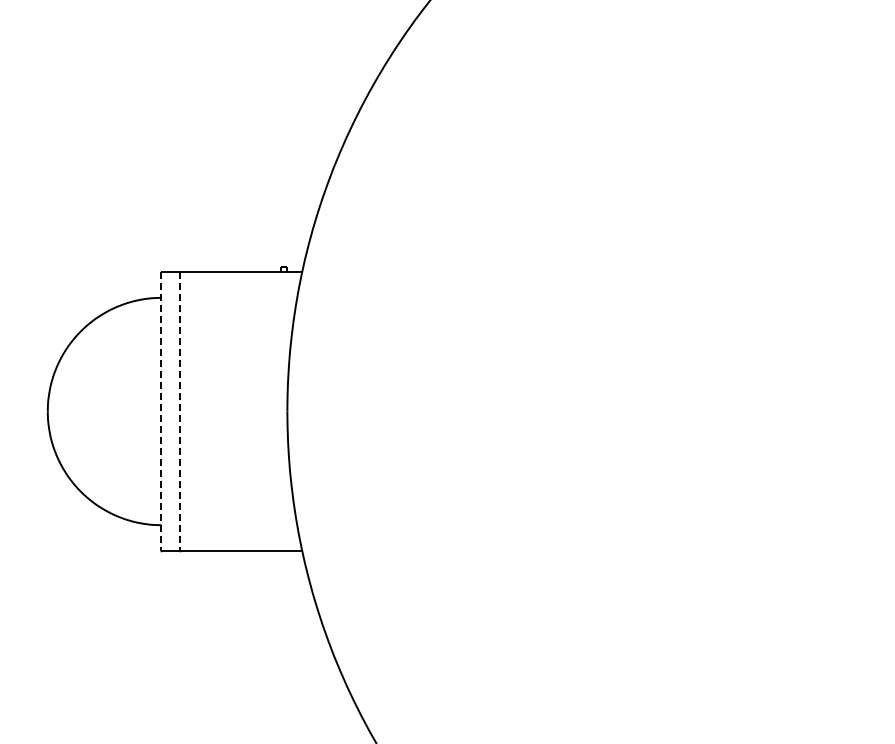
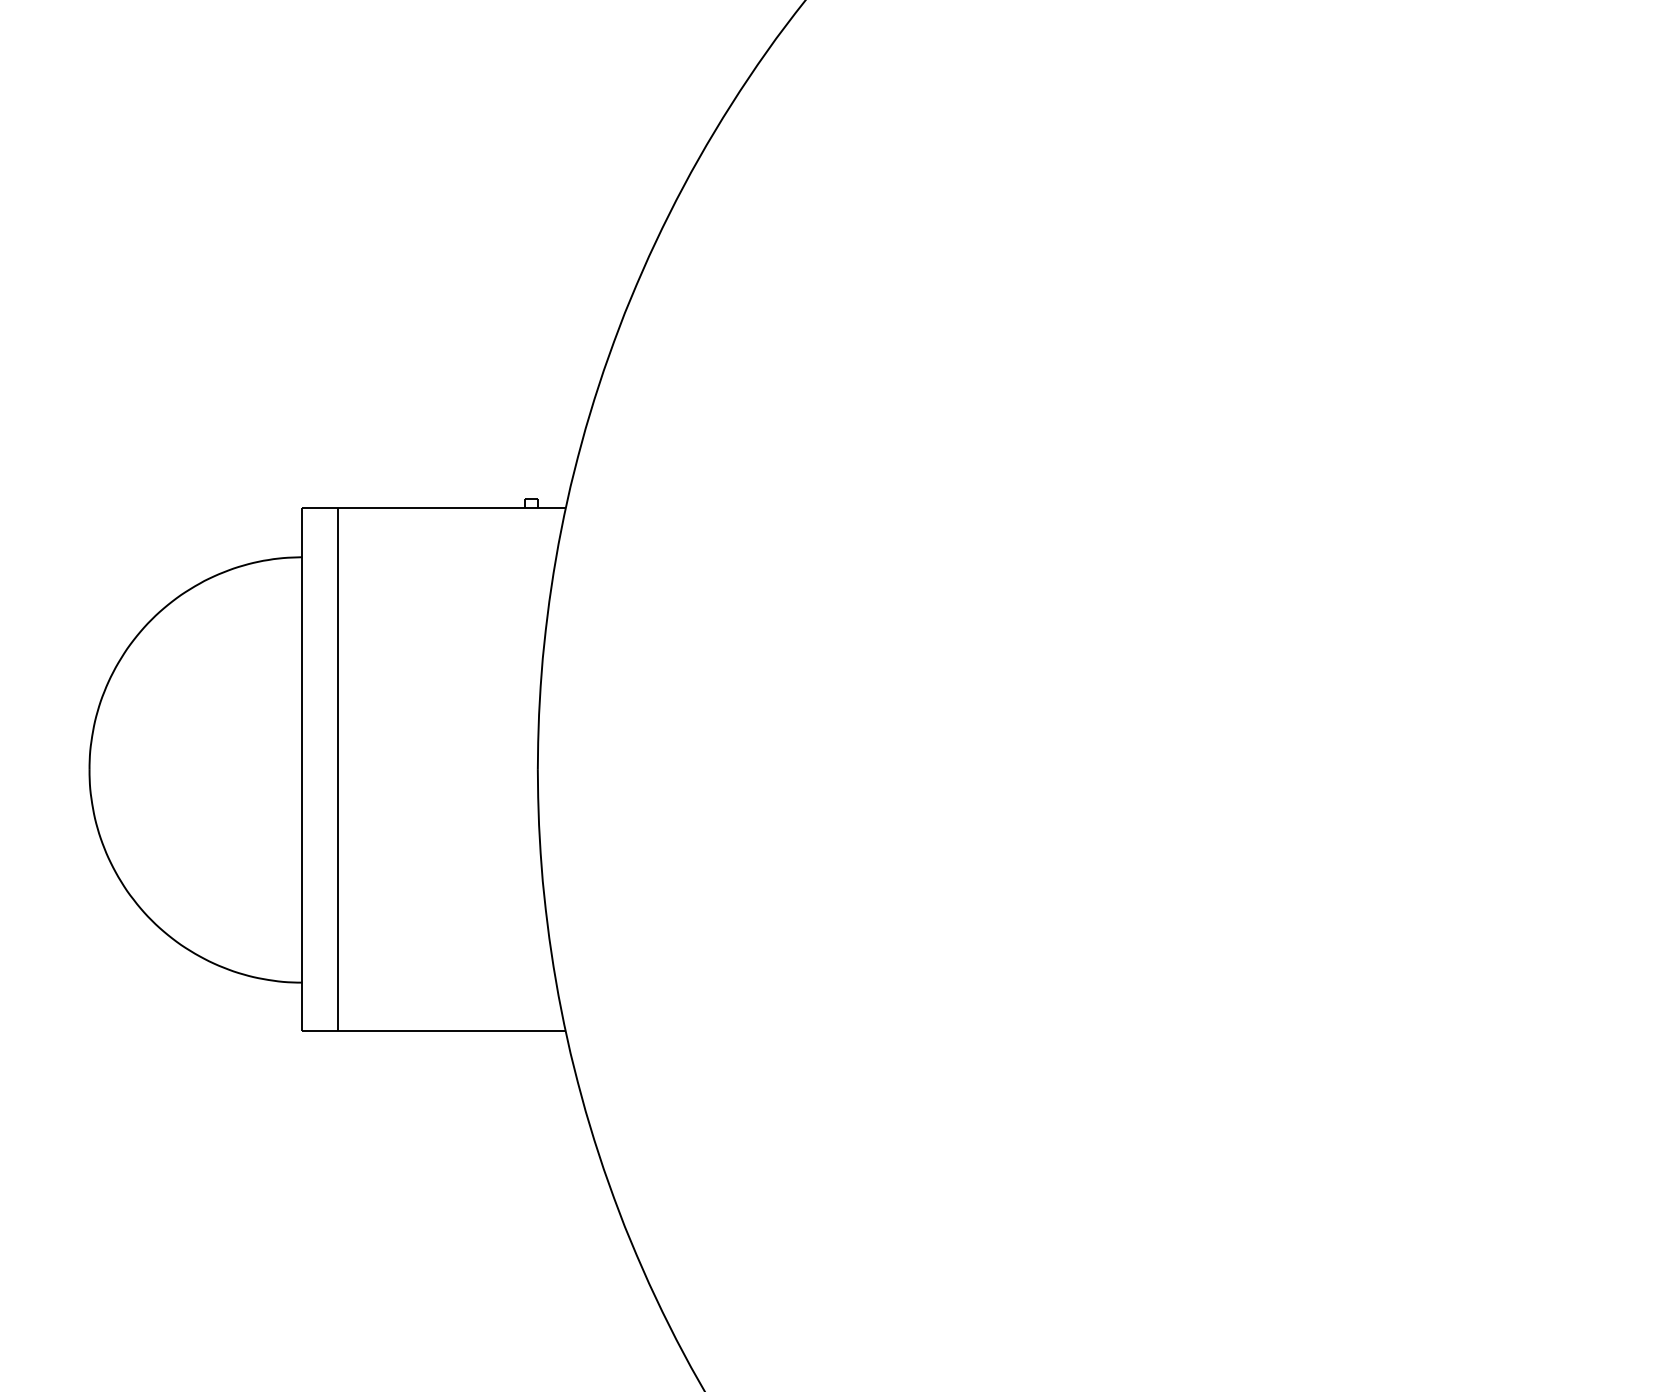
line: (161, 411) -> (302, 769), dashed -> solid
line: (180, 411) -> (337, 769), dashed -> solid

